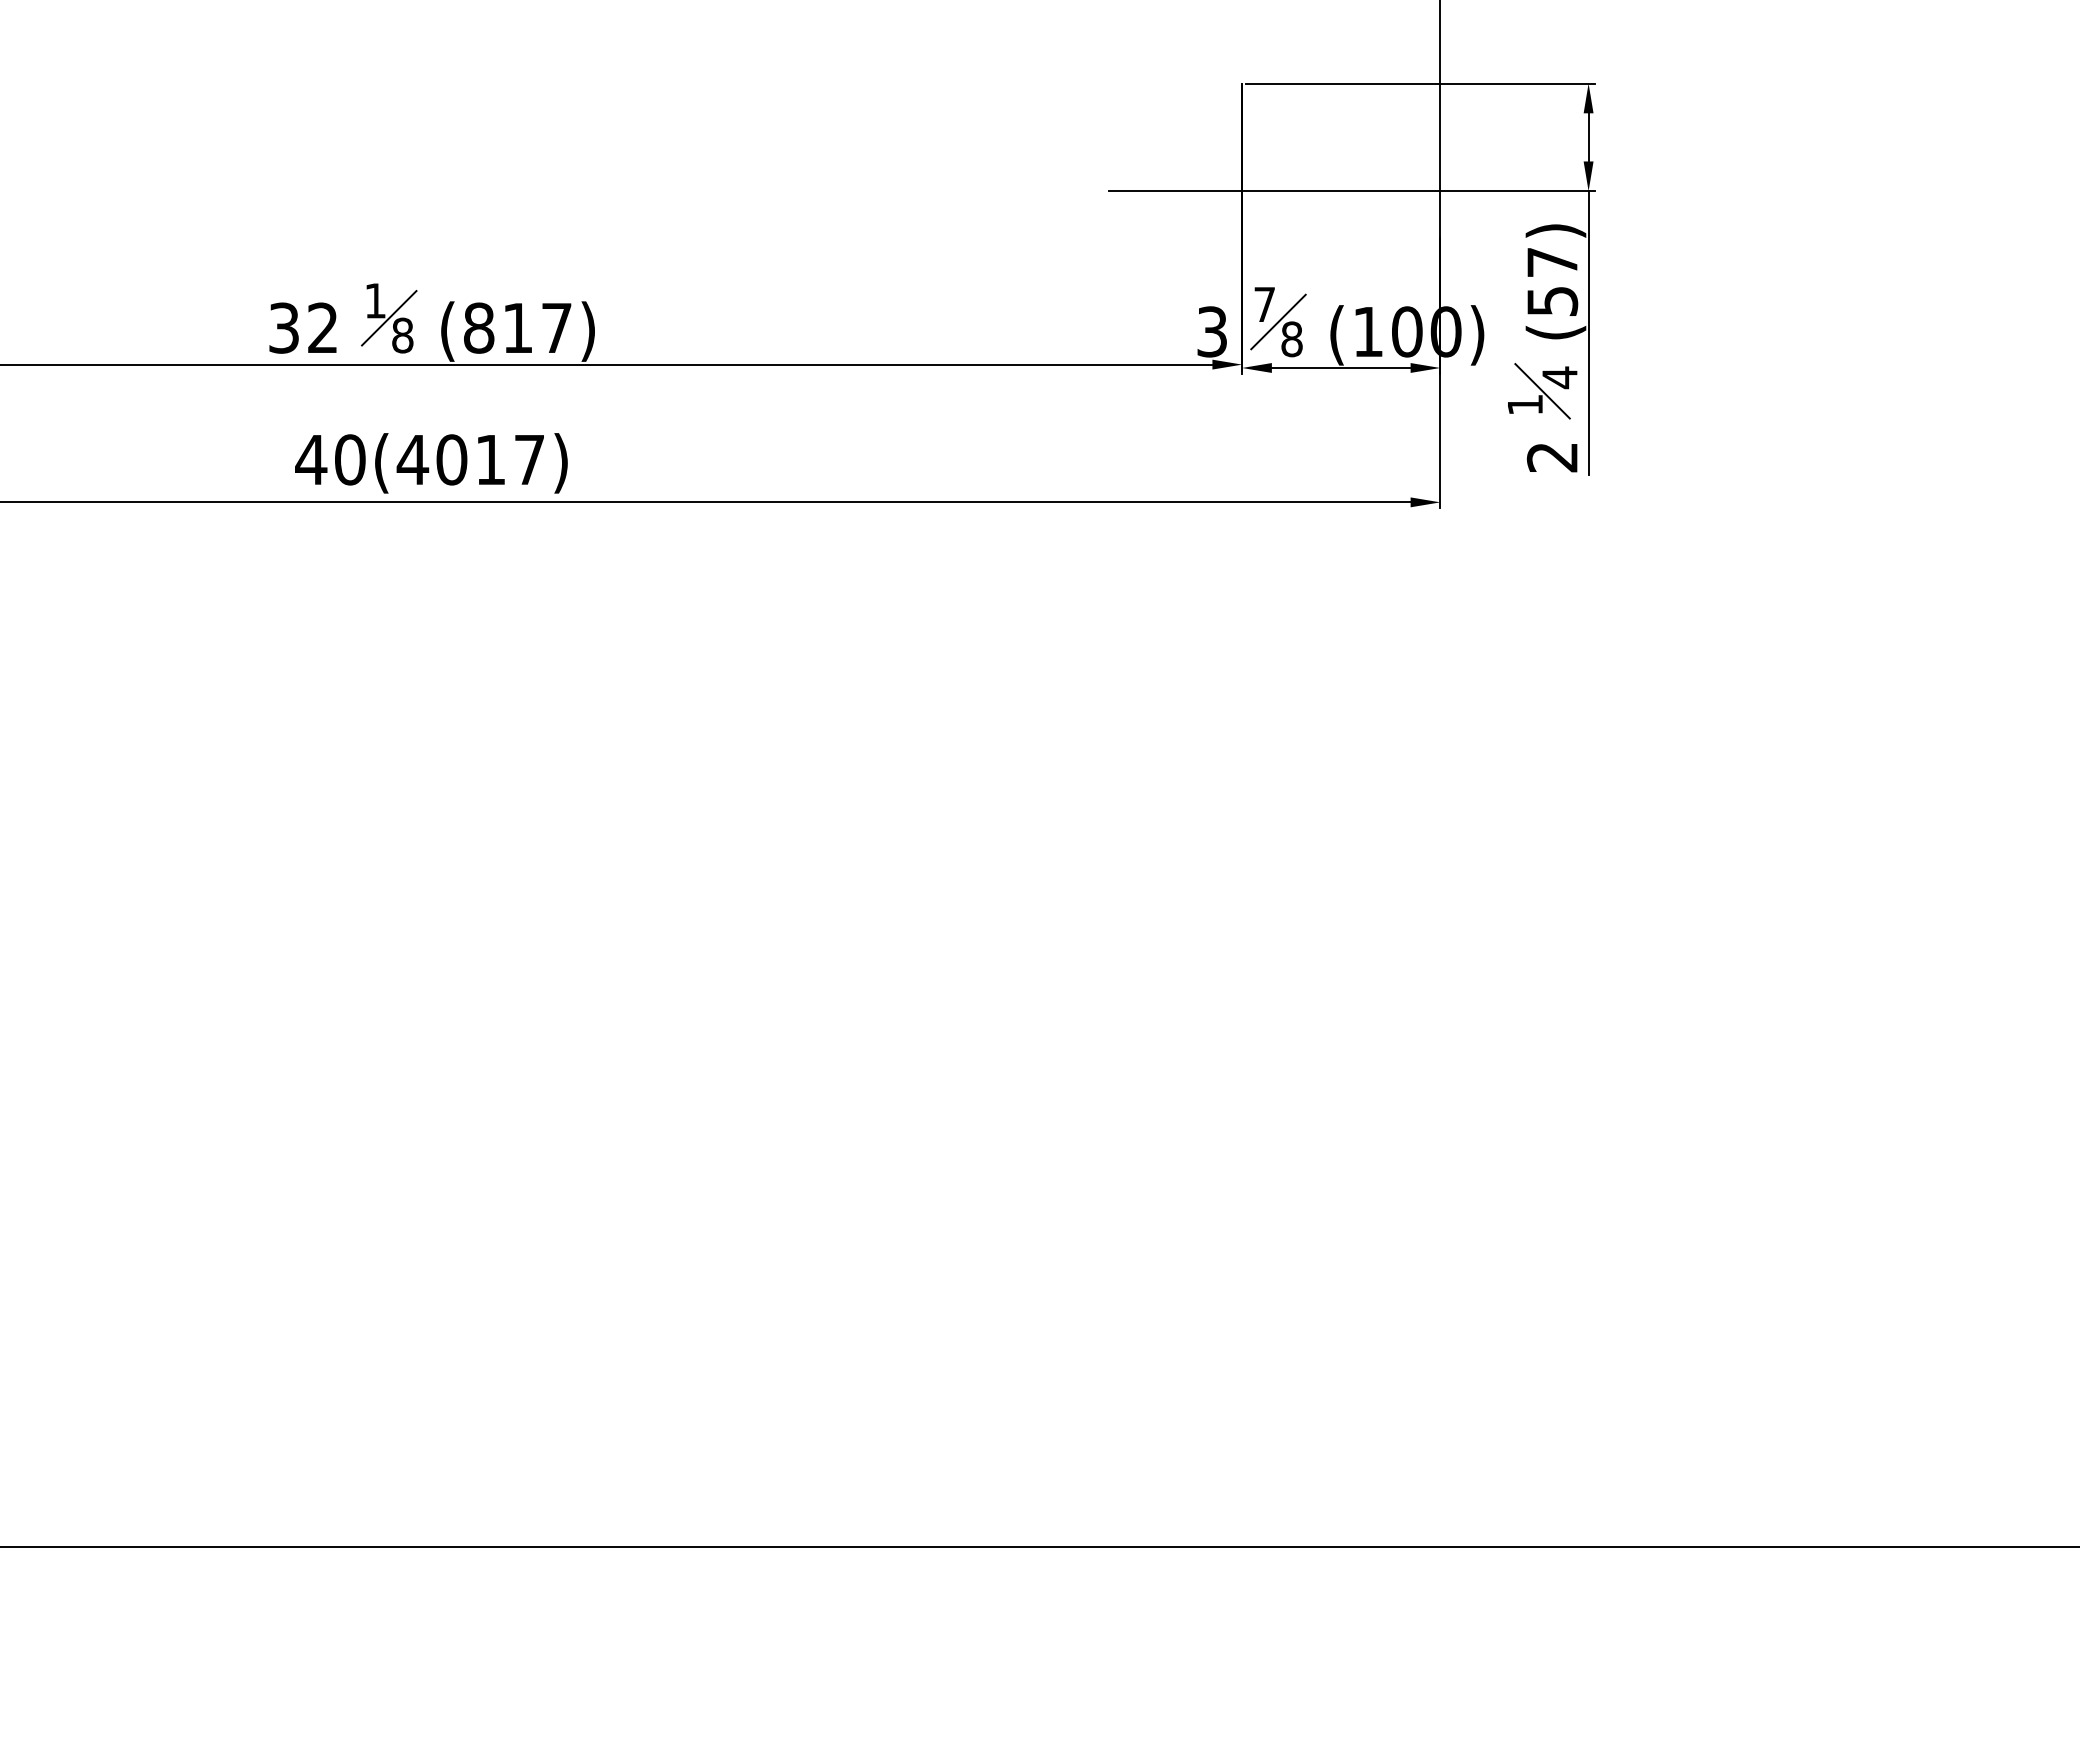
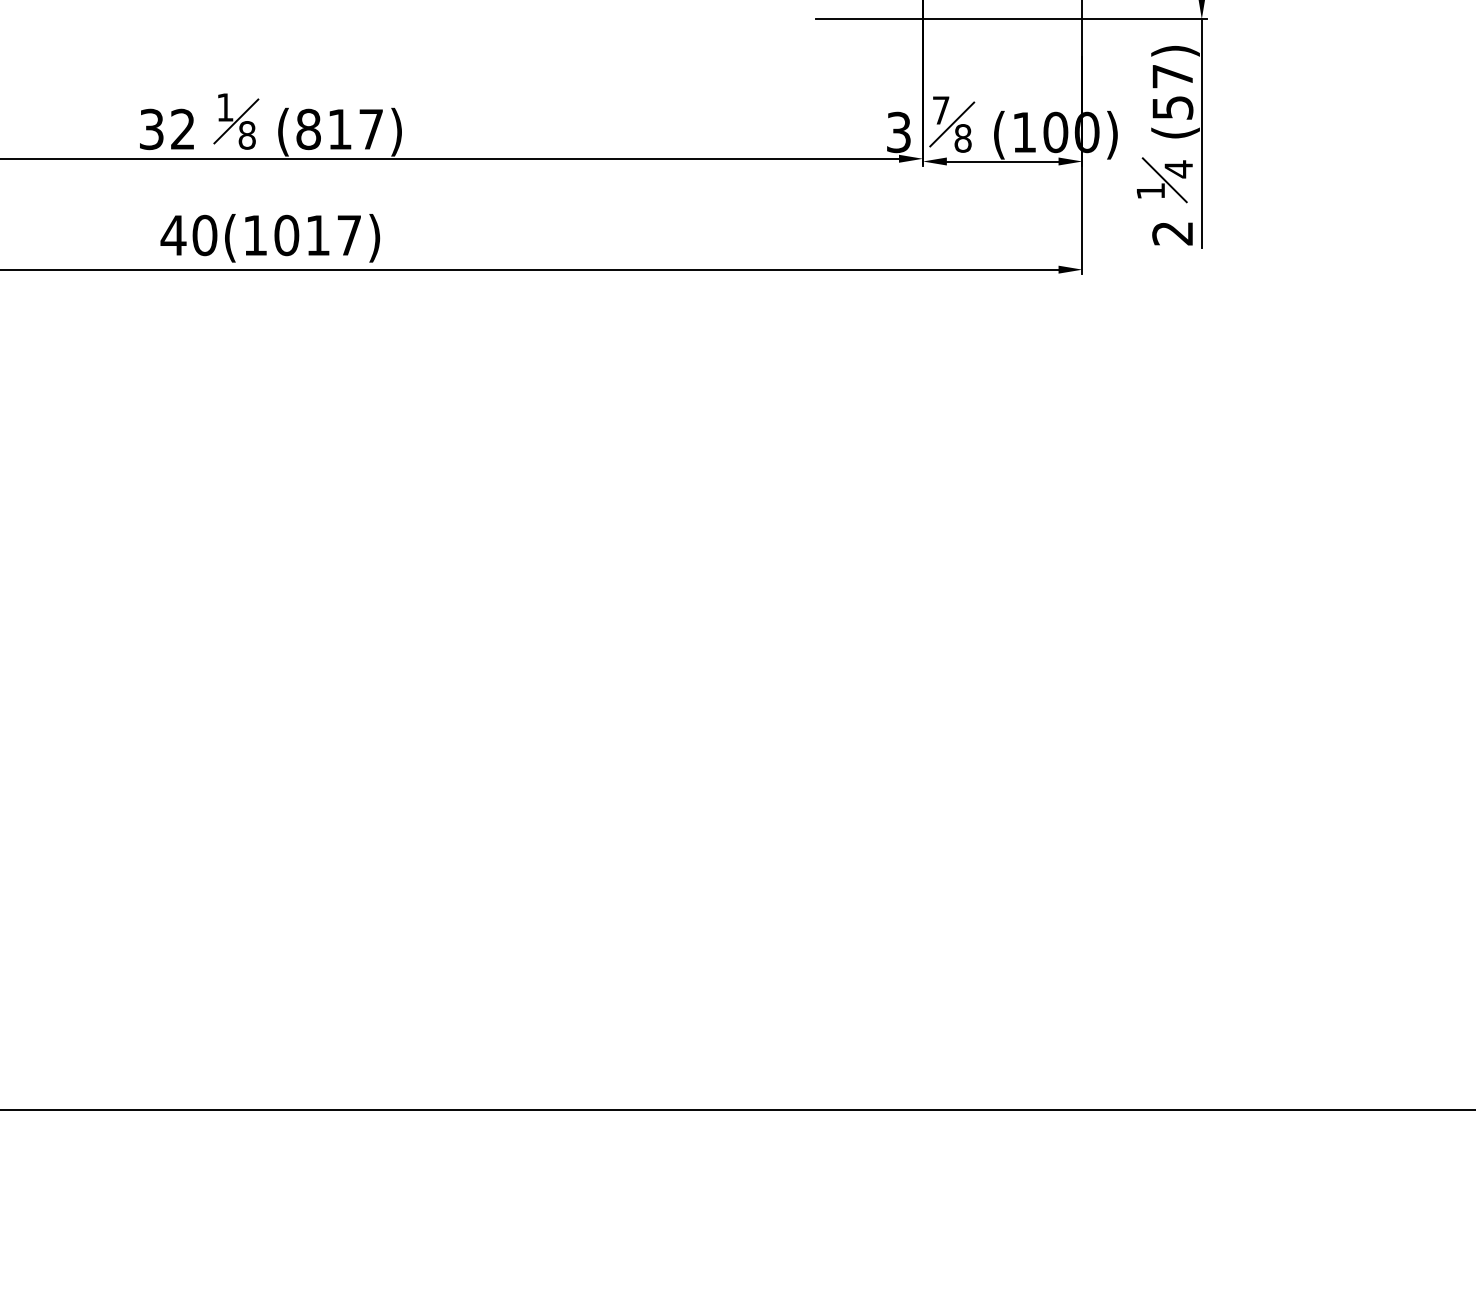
text: (412, 459) -> (255, 235), 40(4017) -> 40(1017)

